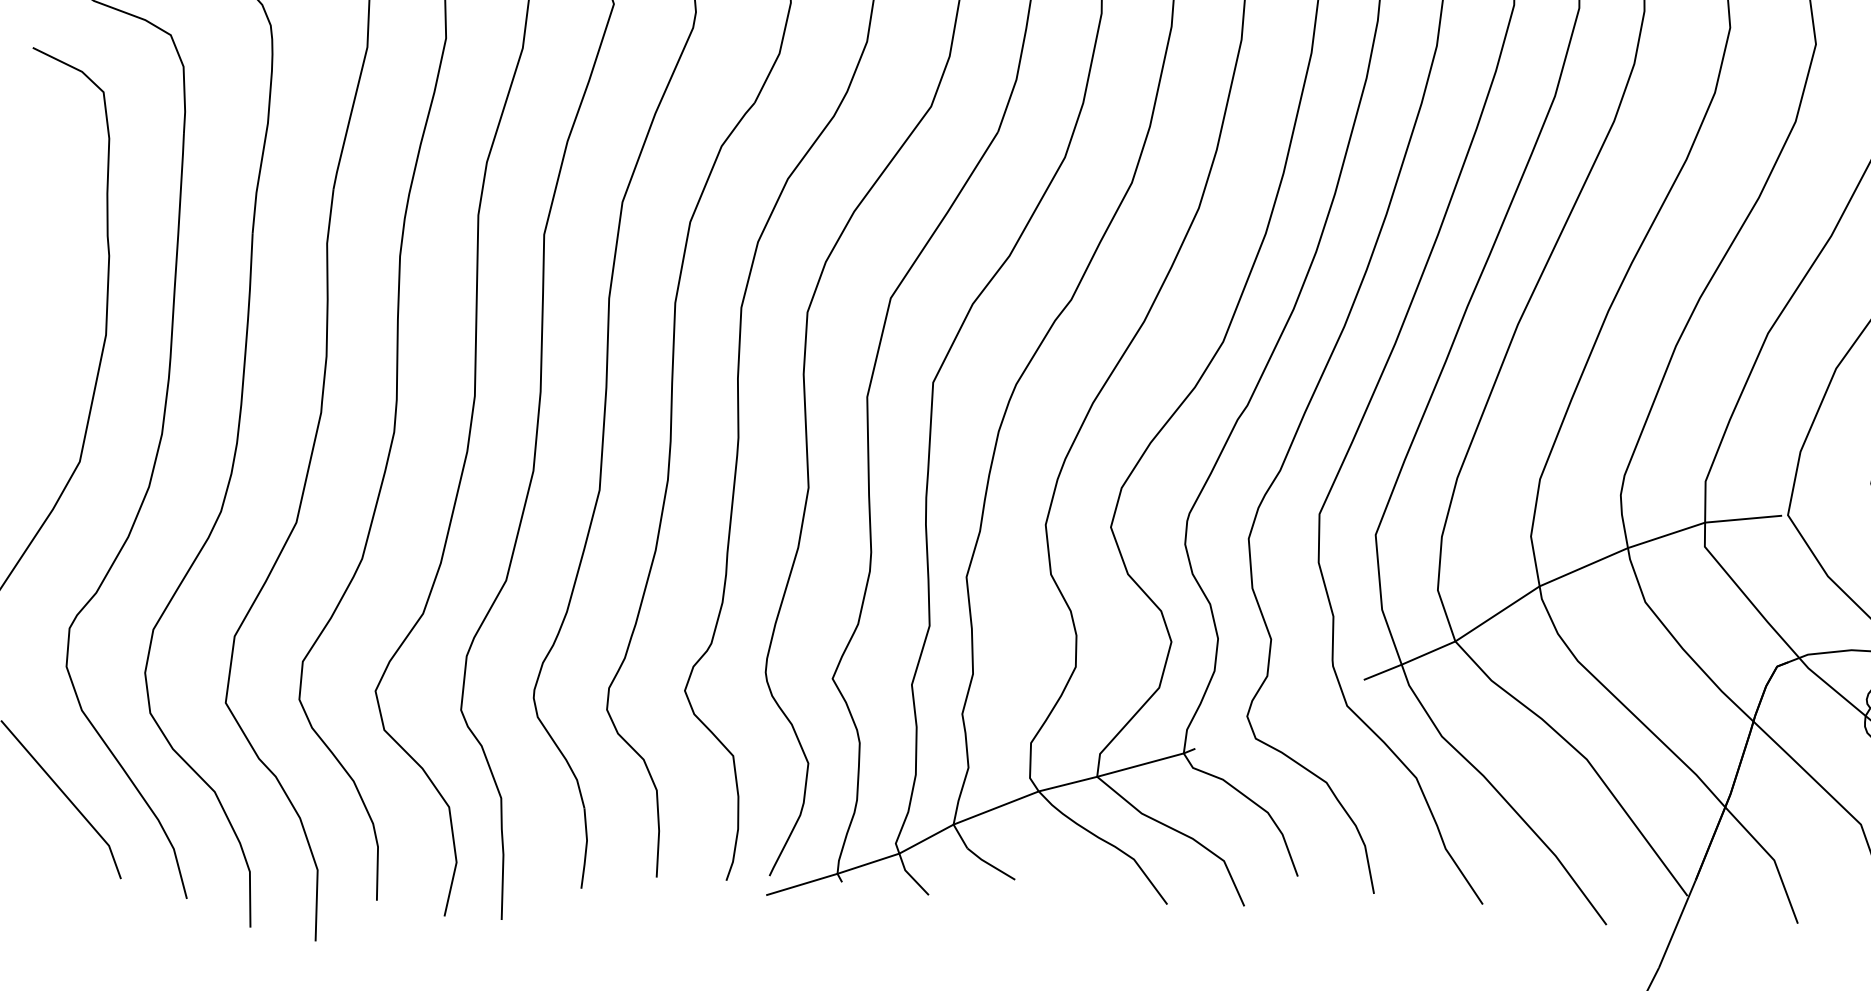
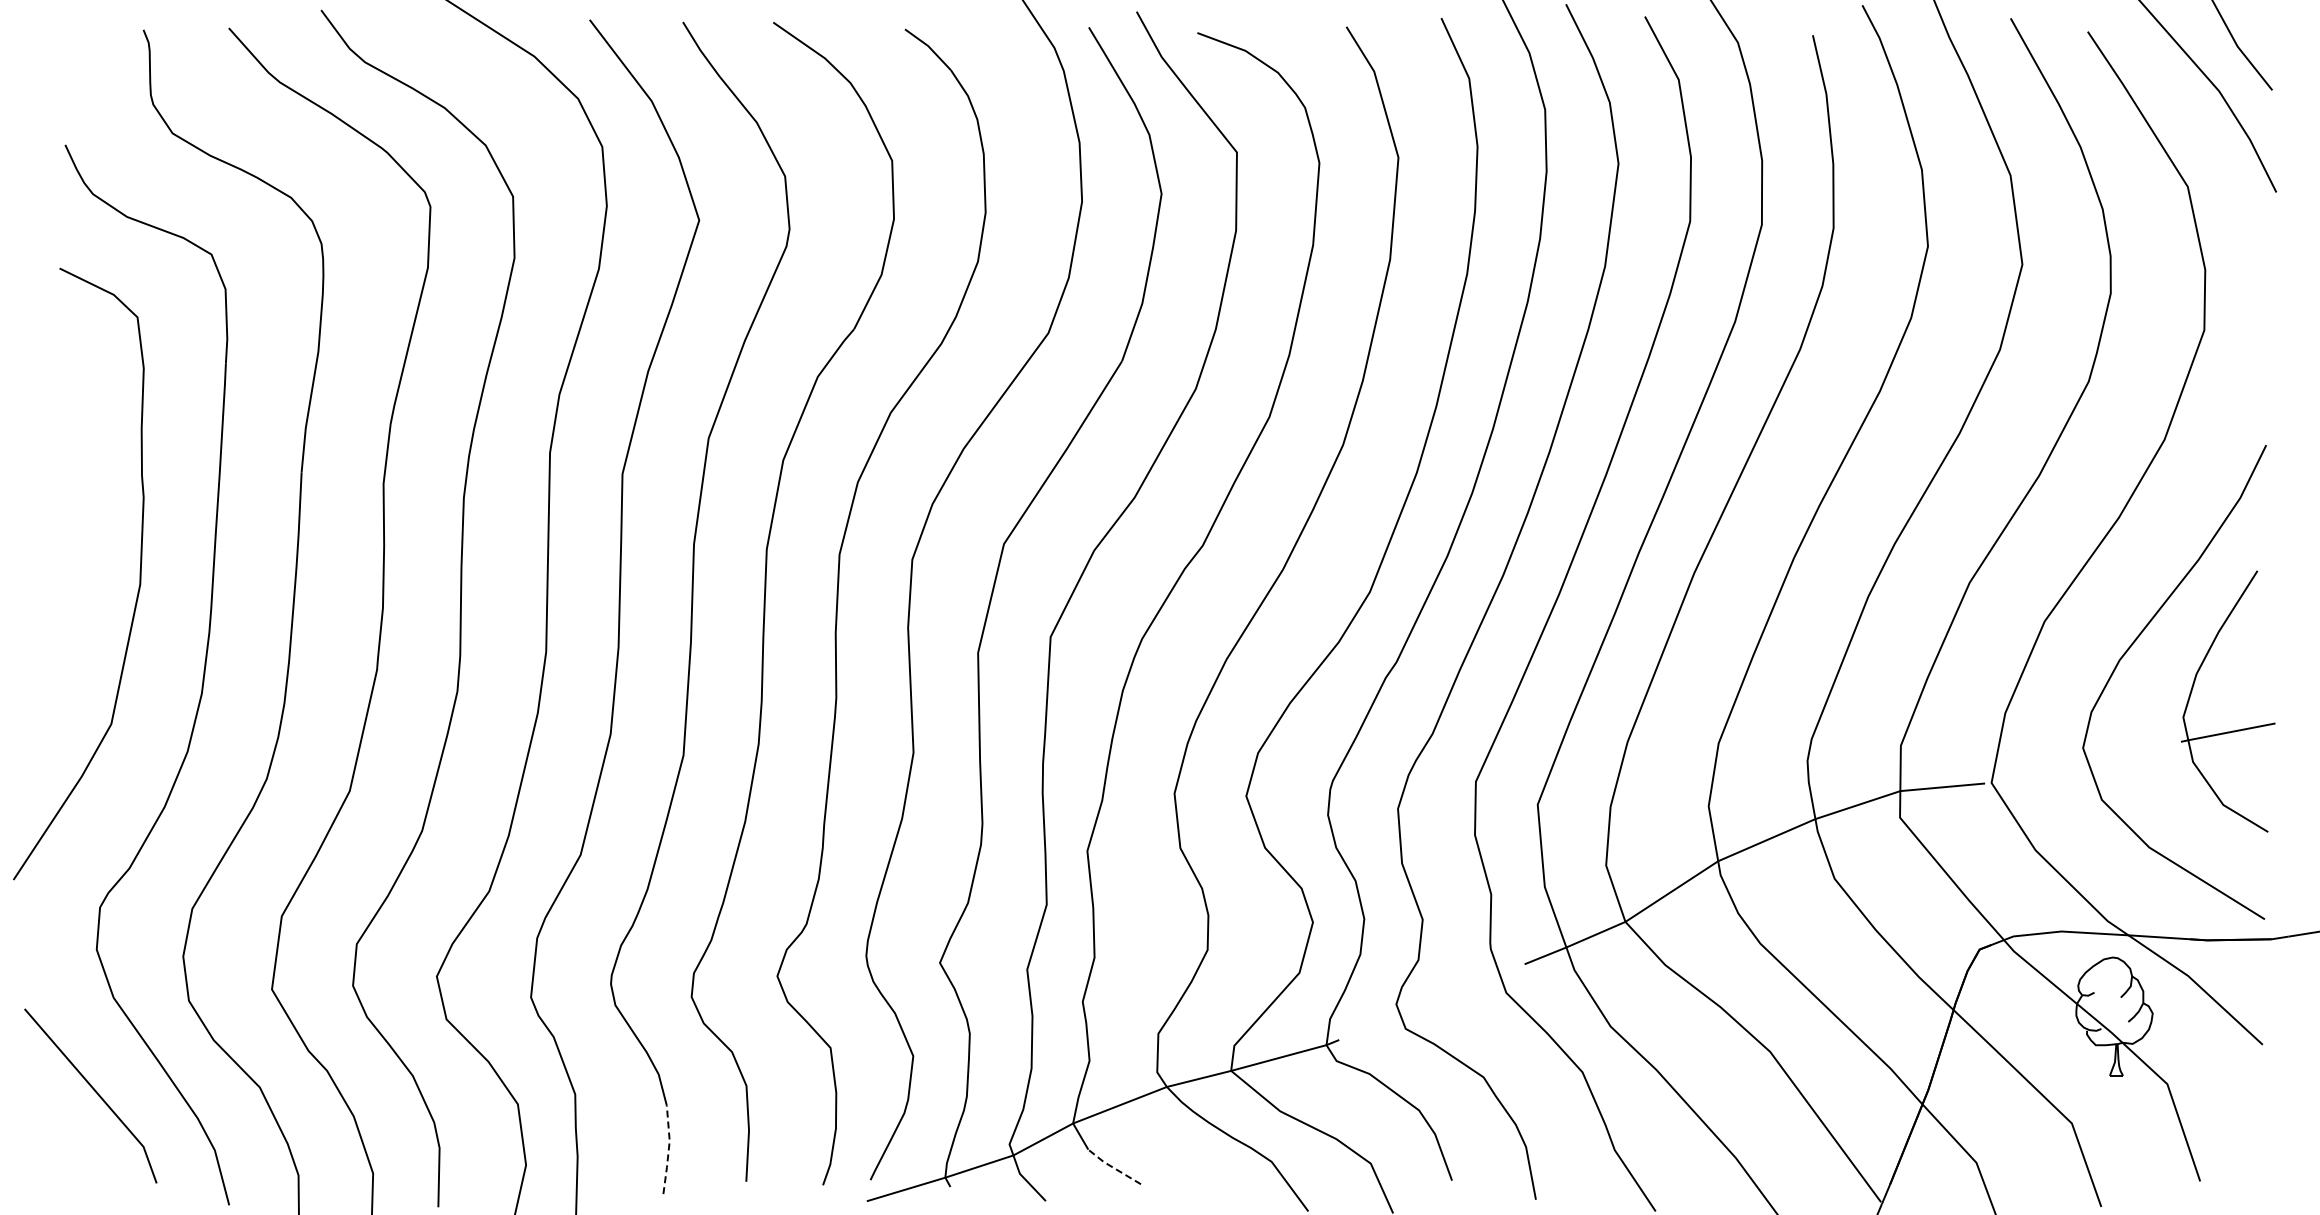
line: (585, 848) -> (668, 1149), solid -> dashed
line: (990, 864) -> (1113, 1167), solid -> dashed

